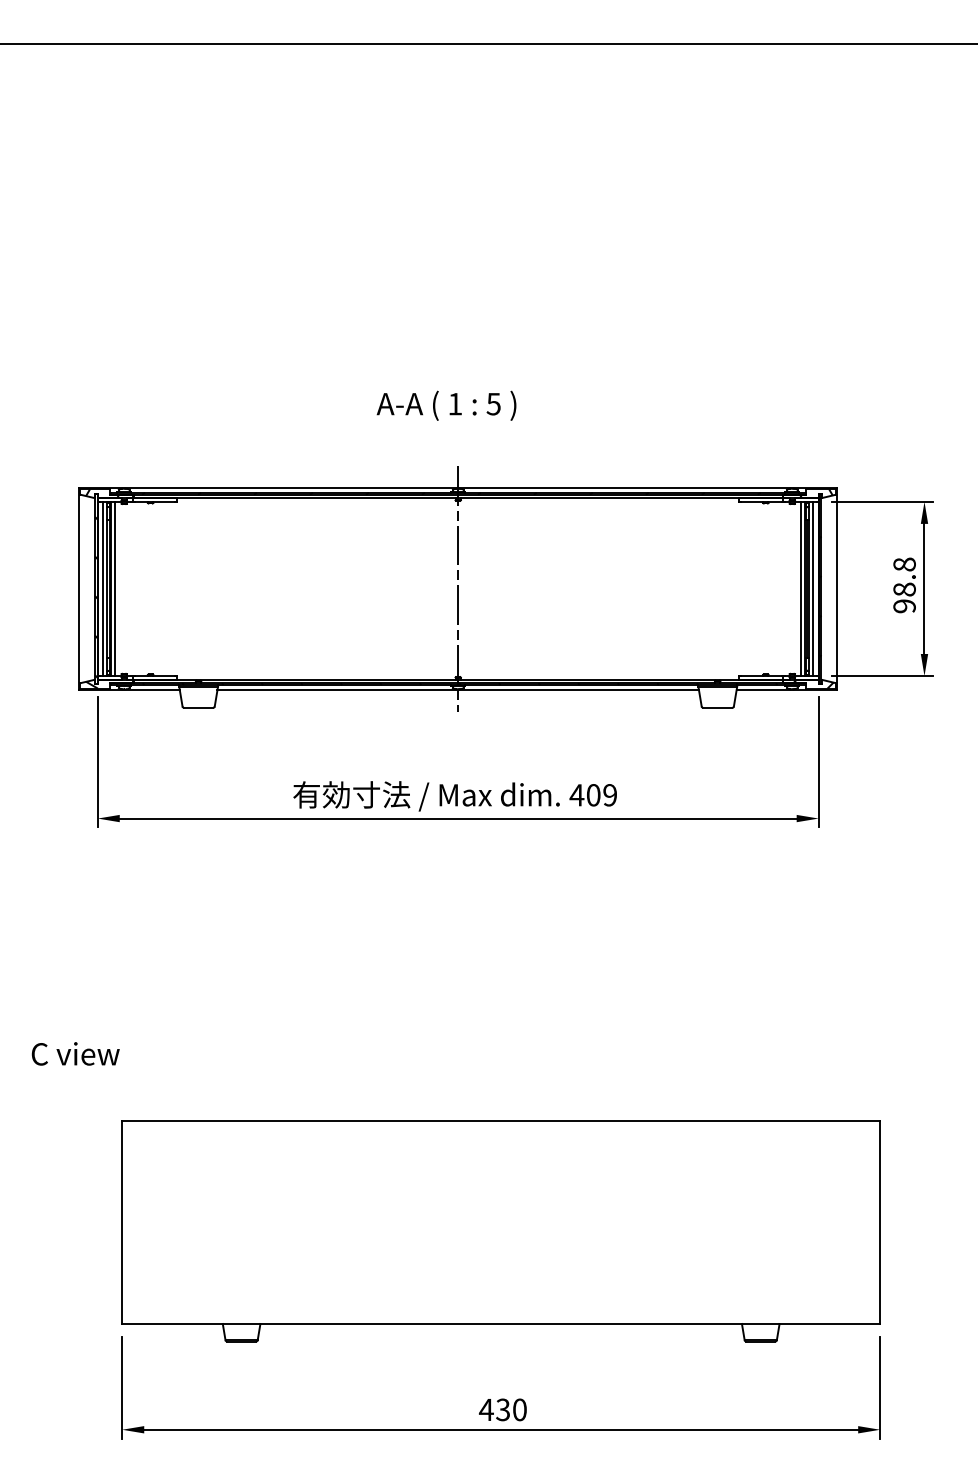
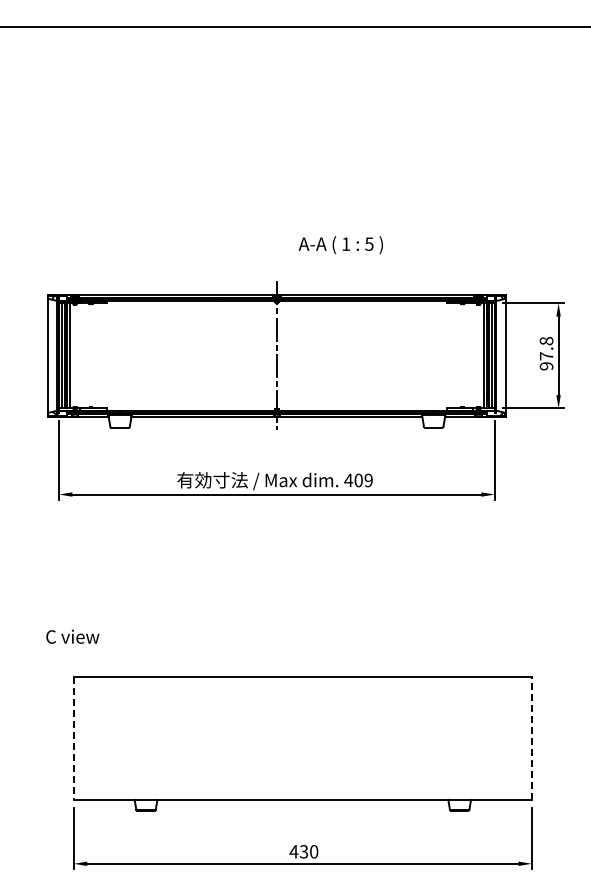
text: (445, 406) -> (340, 245), moved
text: (904, 590) -> (546, 356), 98.8 -> 97.8
text: (75, 1053) -> (72, 636), moved
line: (879, 1222) -> (531, 738), solid -> dashed
line: (121, 1224) -> (73, 739), solid -> dashed

